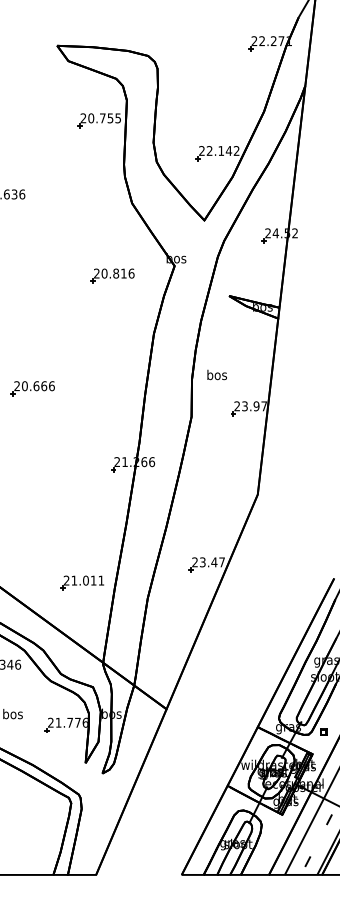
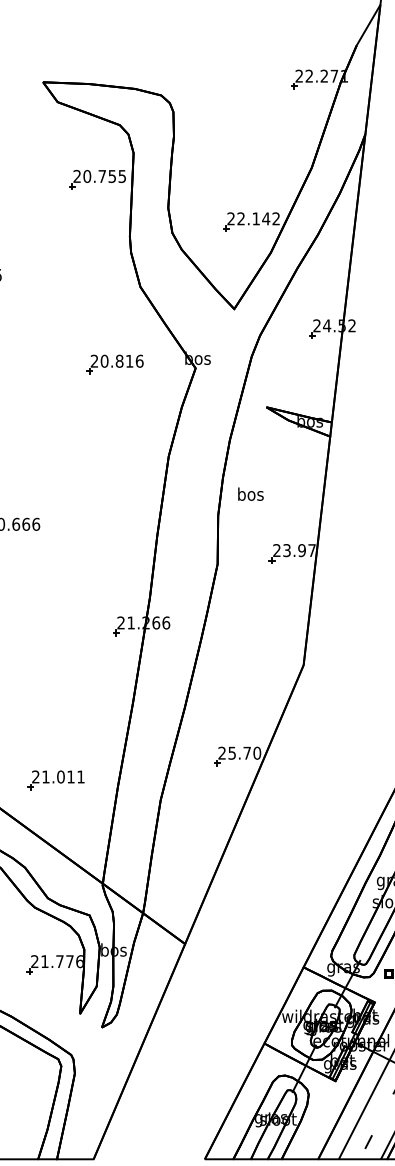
part: (112, 275) -> (114, 363), moved
text: (216, 374) -> (249, 493), moved
text: (212, 562) -> (244, 753), 23.47 -> 25.70
part: (81, 582) -> (55, 779), moved

